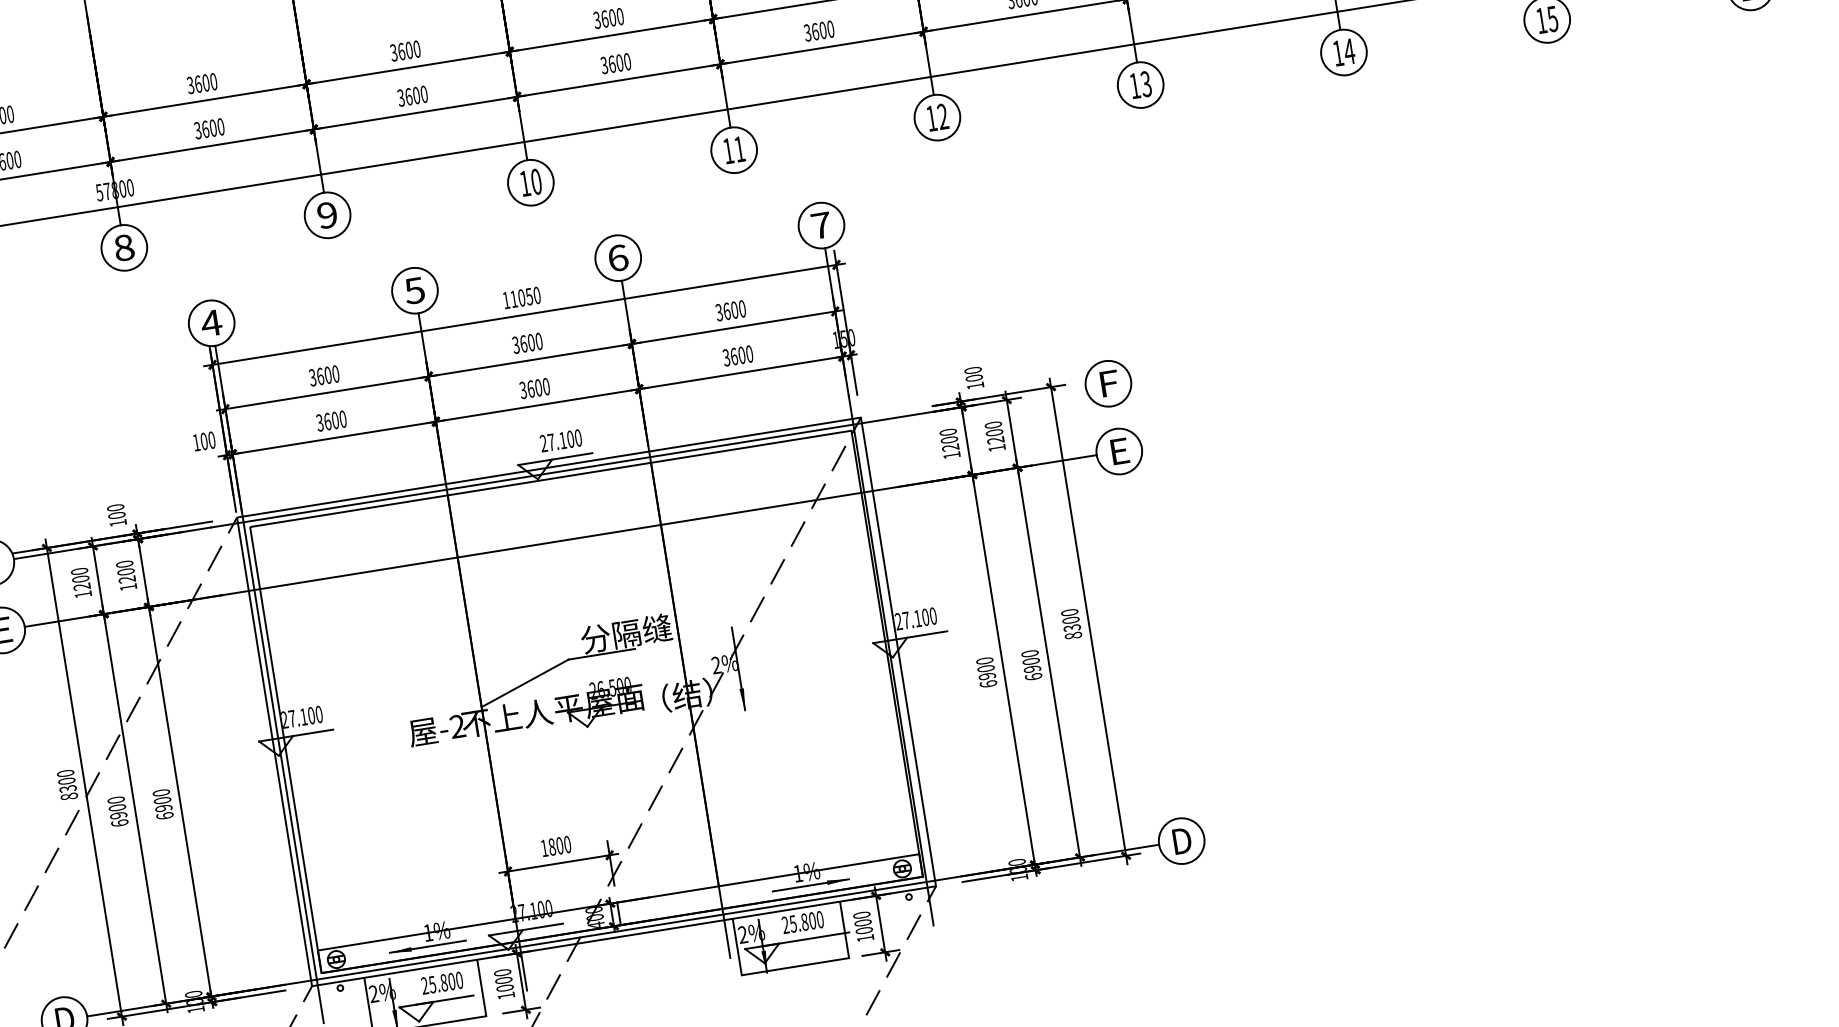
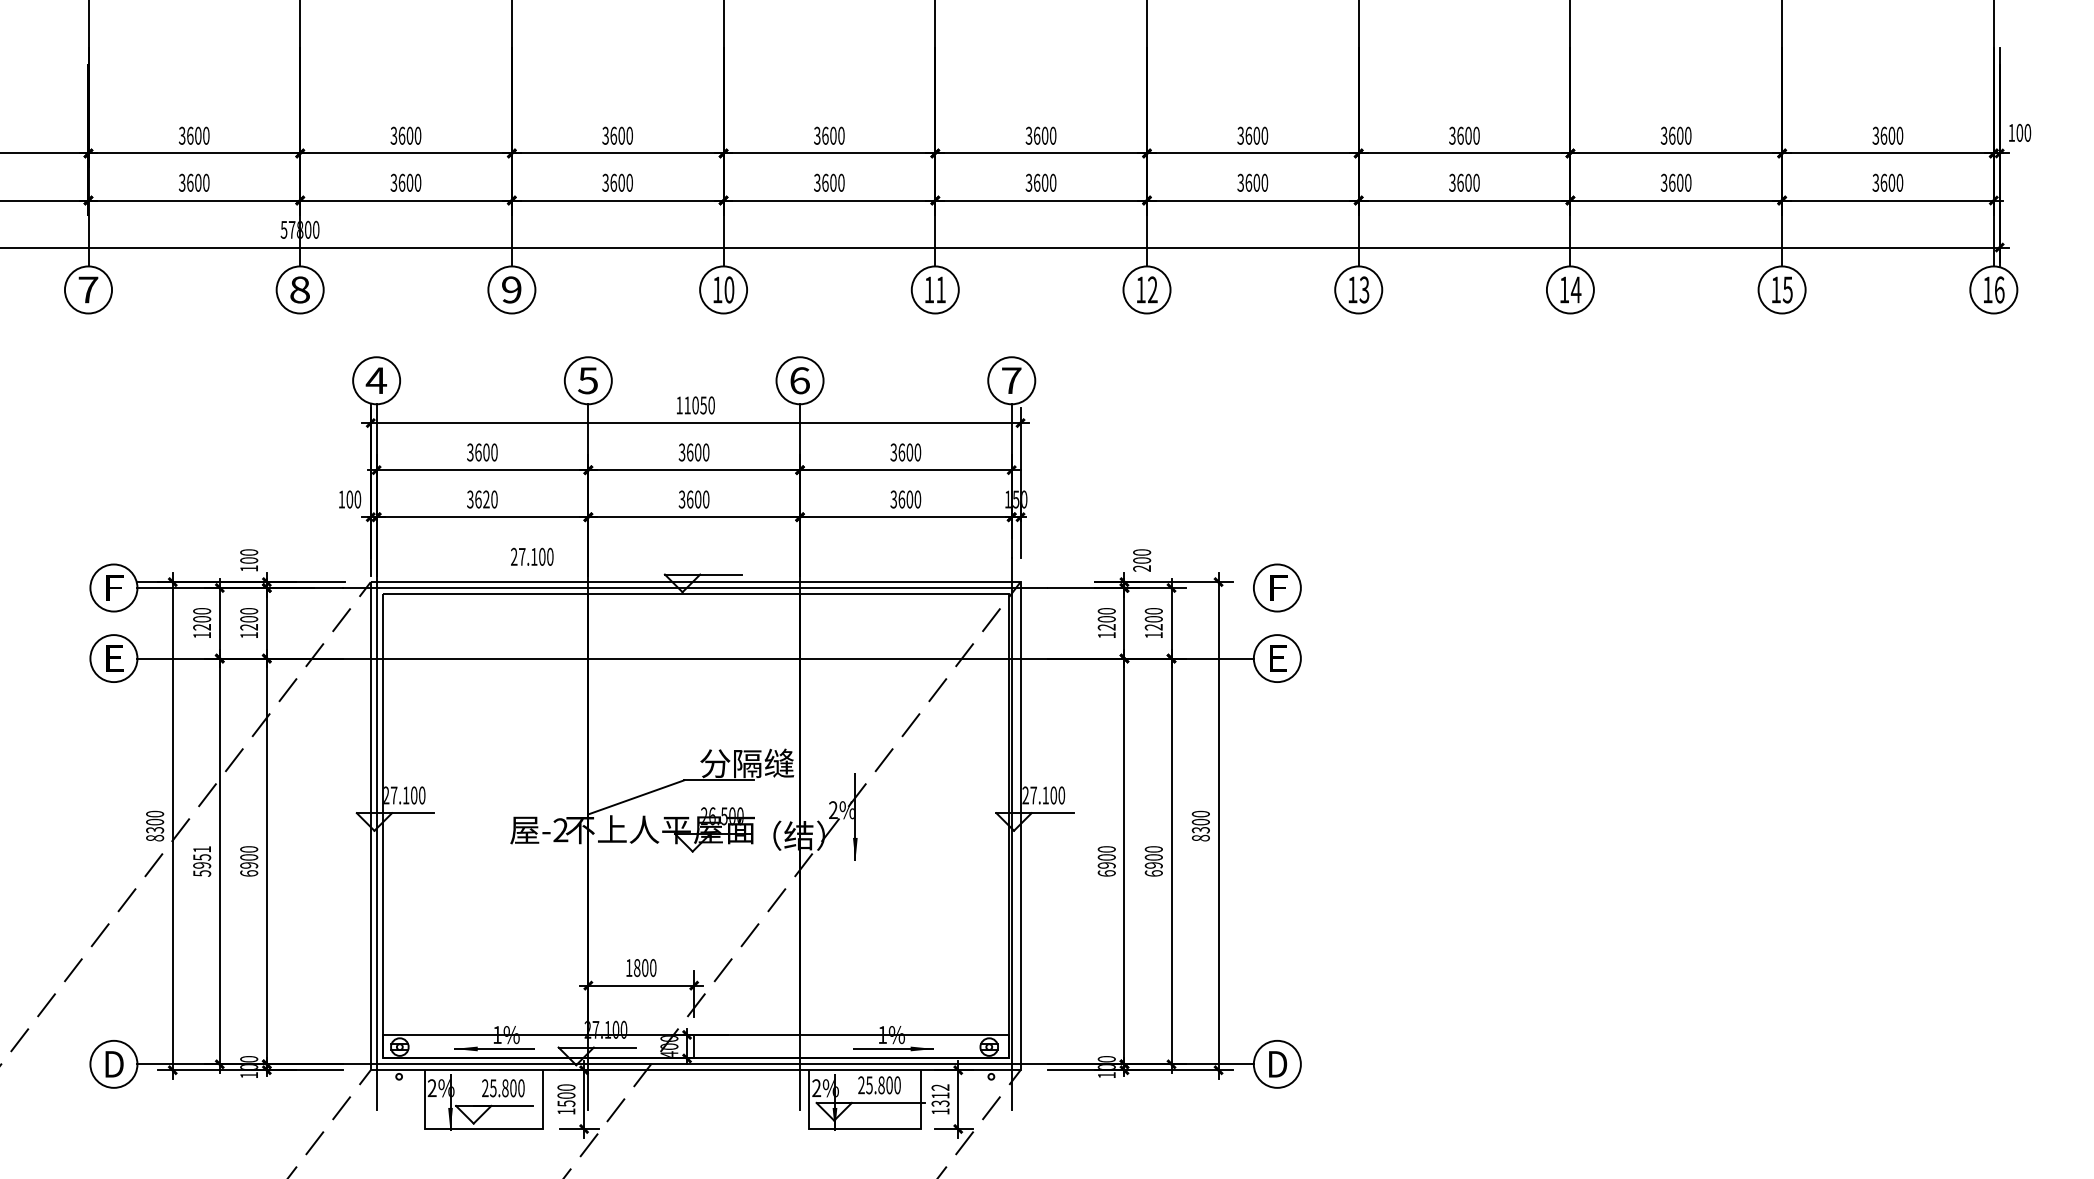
text: (974, 385) -> (1141, 568), 100 -> 200
text: (335, 420) -> (486, 499), 3600 -> 3620
text: (561, 440) -> (532, 556), moved
text: (118, 811) -> (202, 861), 6900 -> 5951
text: (863, 922) -> (940, 1095), 1000 -> 1312
text: (505, 988) -> (566, 1103), 1000 -> 1500

